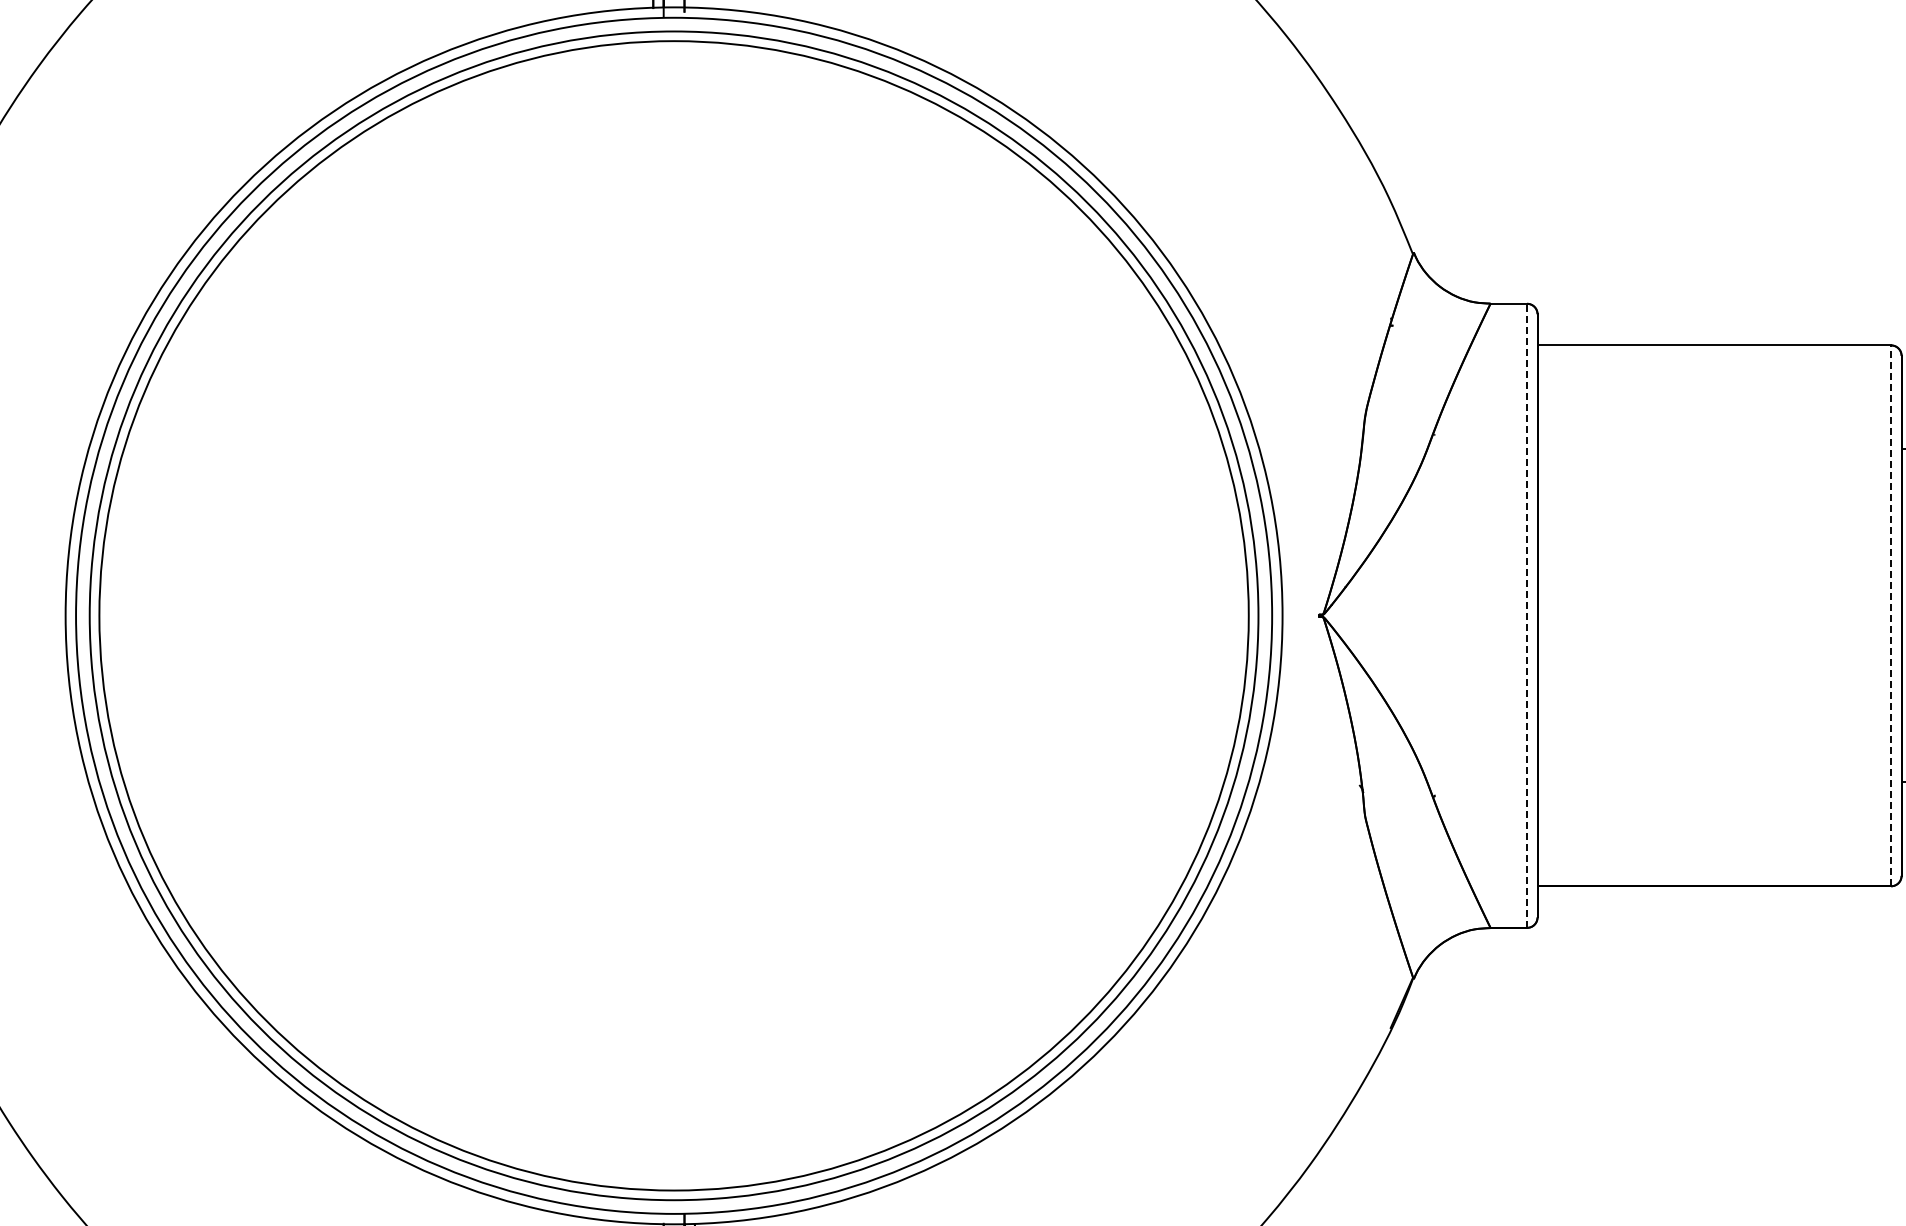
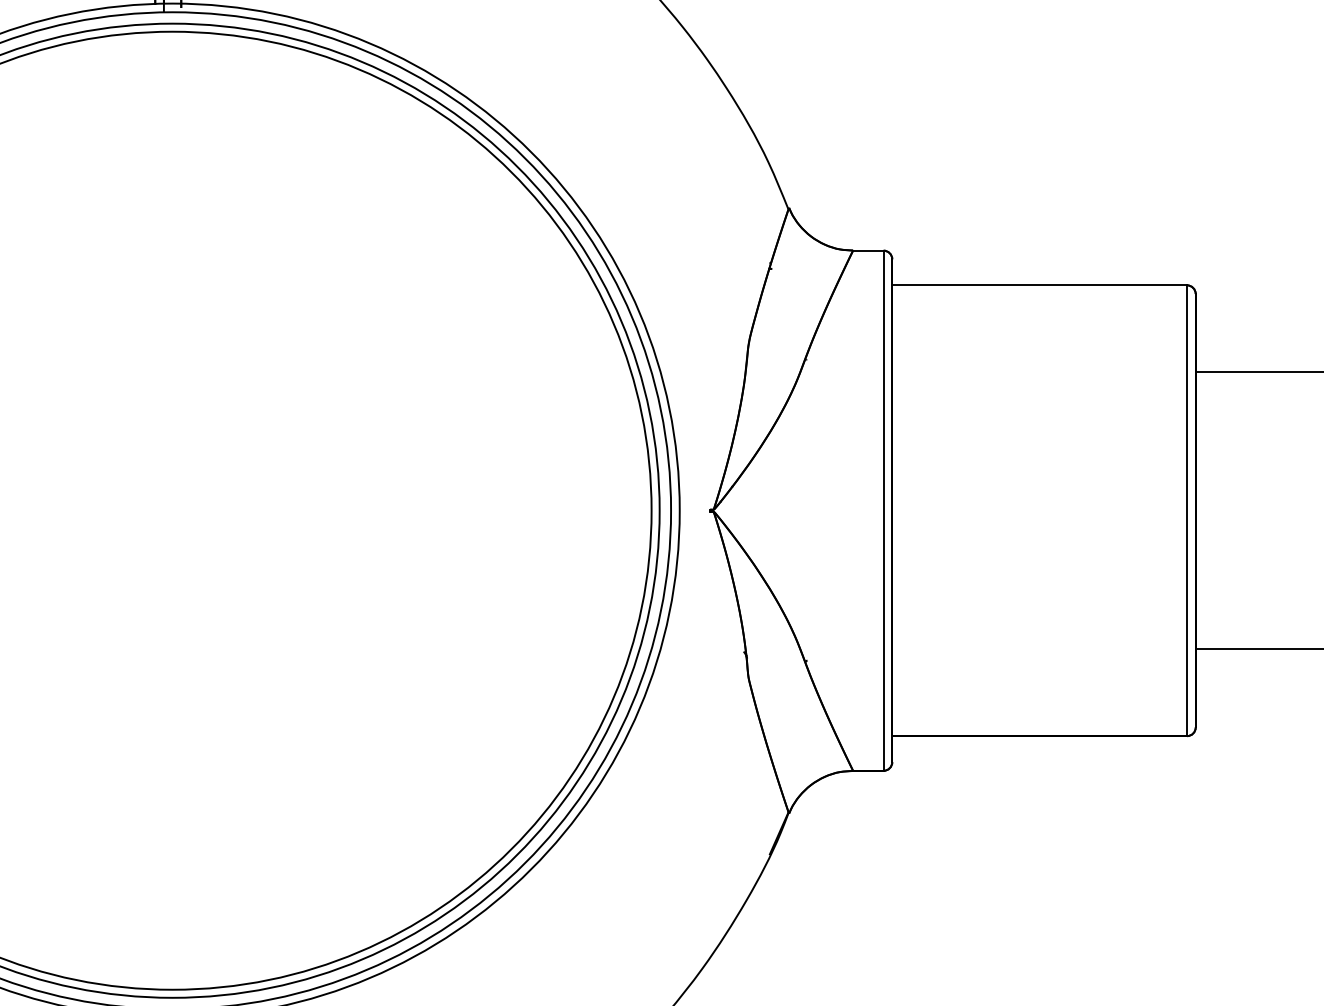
line: (1527, 615) -> (883, 510), dashed -> solid
line: (1891, 615) -> (1187, 510), dashed -> solid

